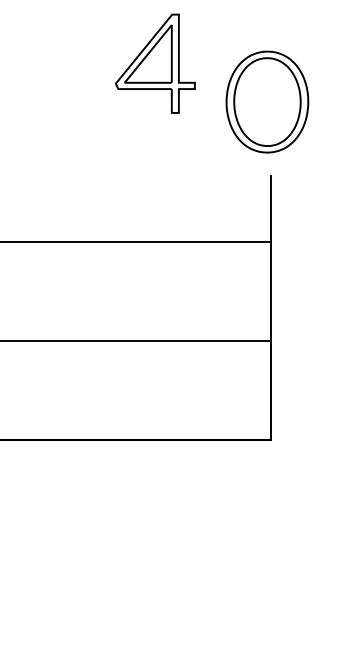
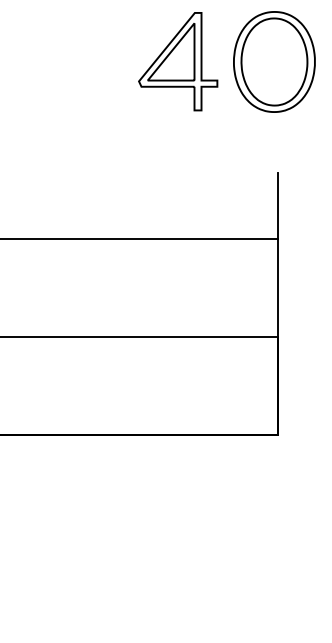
part: (155, 63) -> (178, 61), moved
part: (267, 101) -> (274, 61), moved

